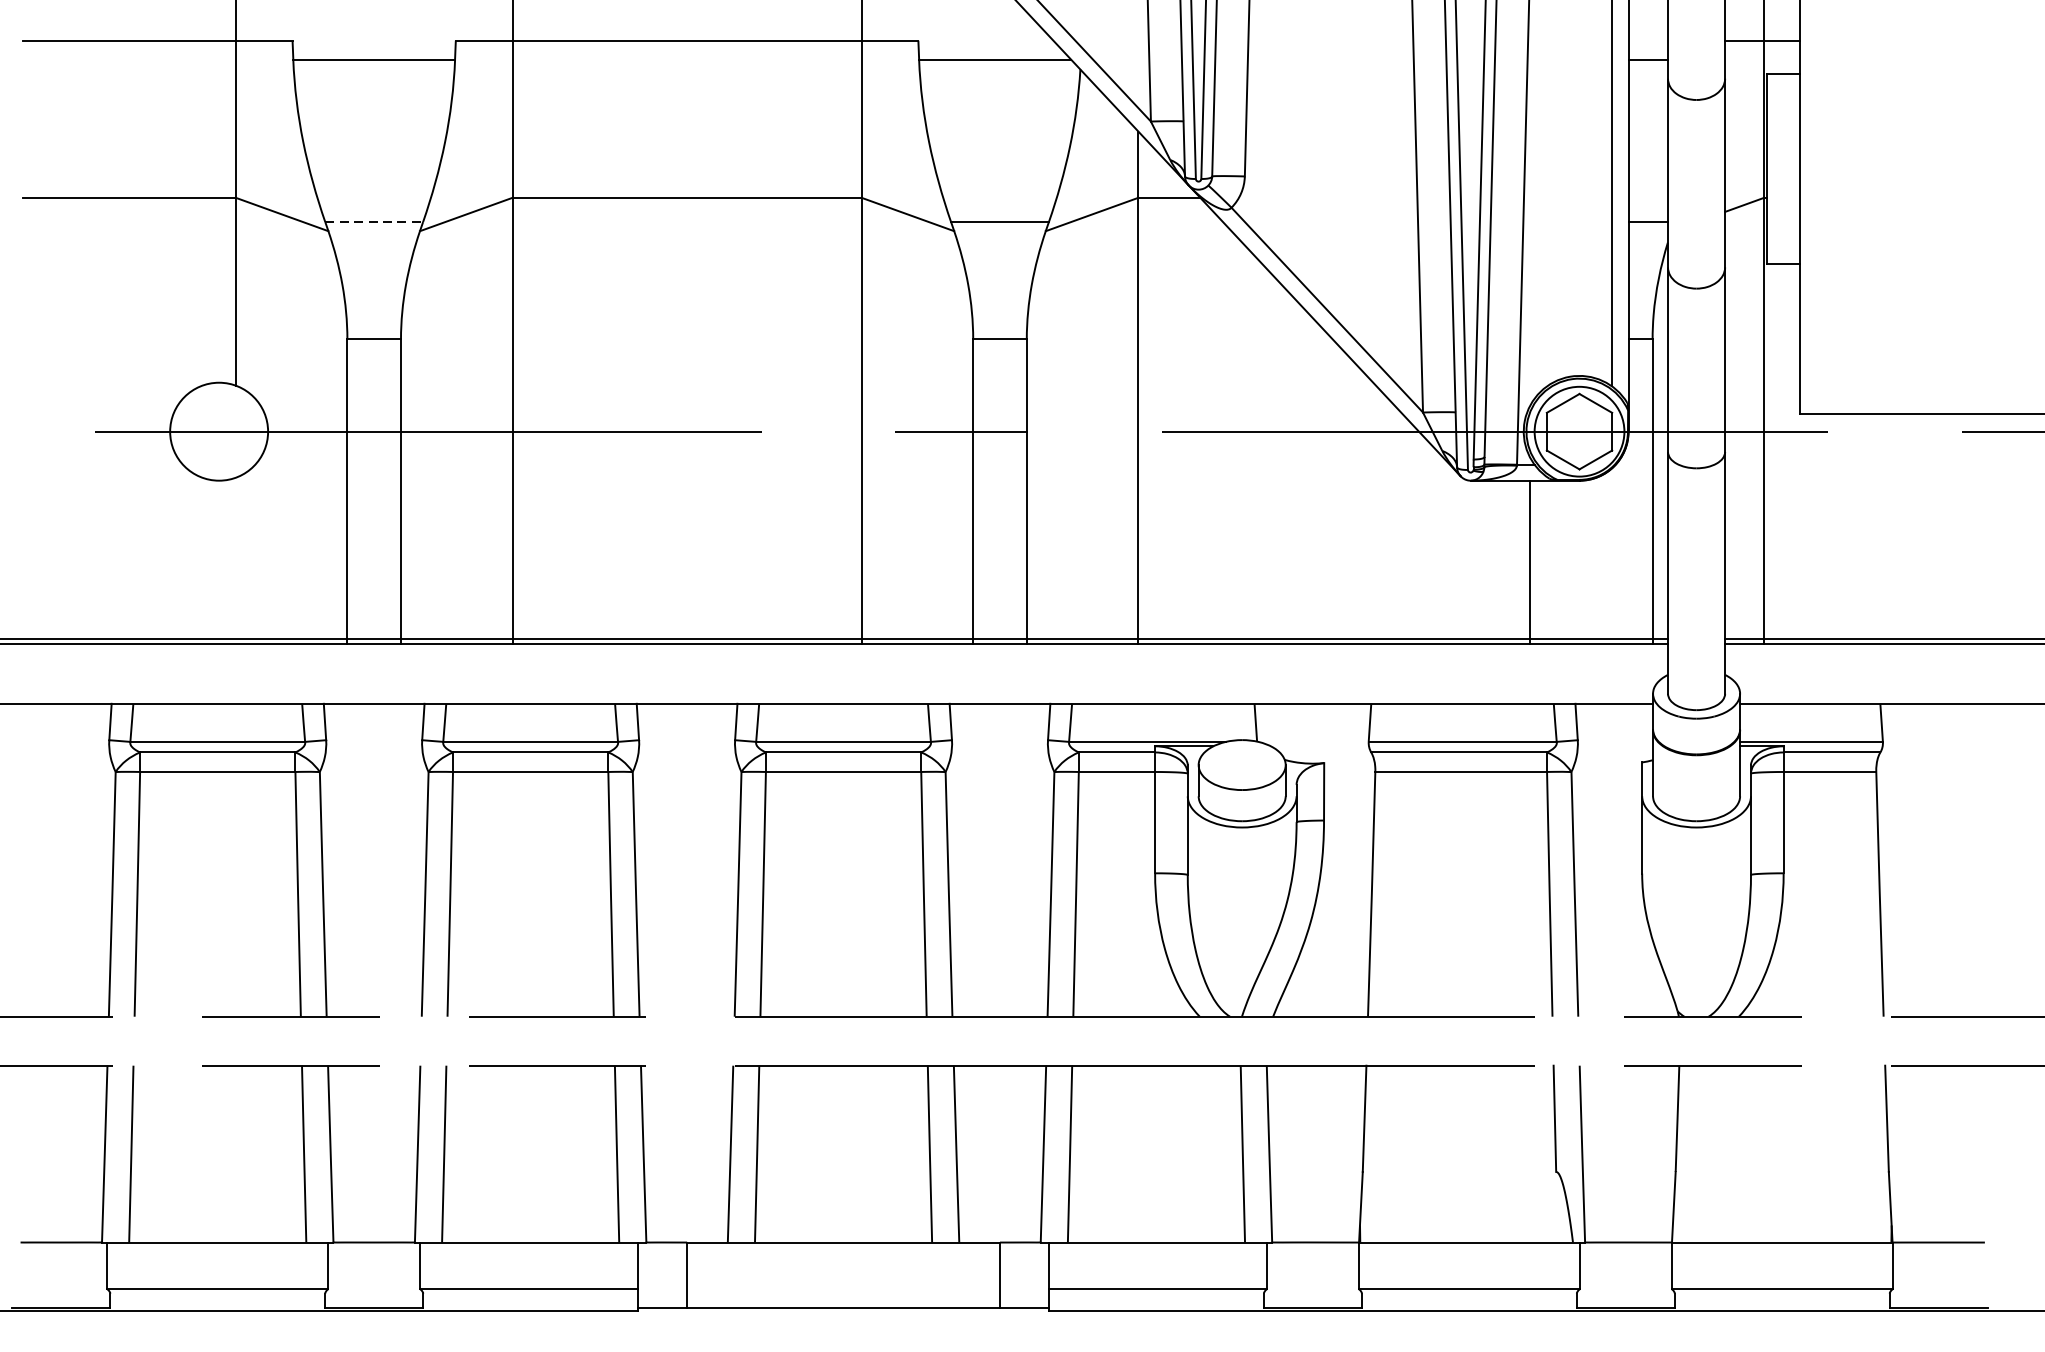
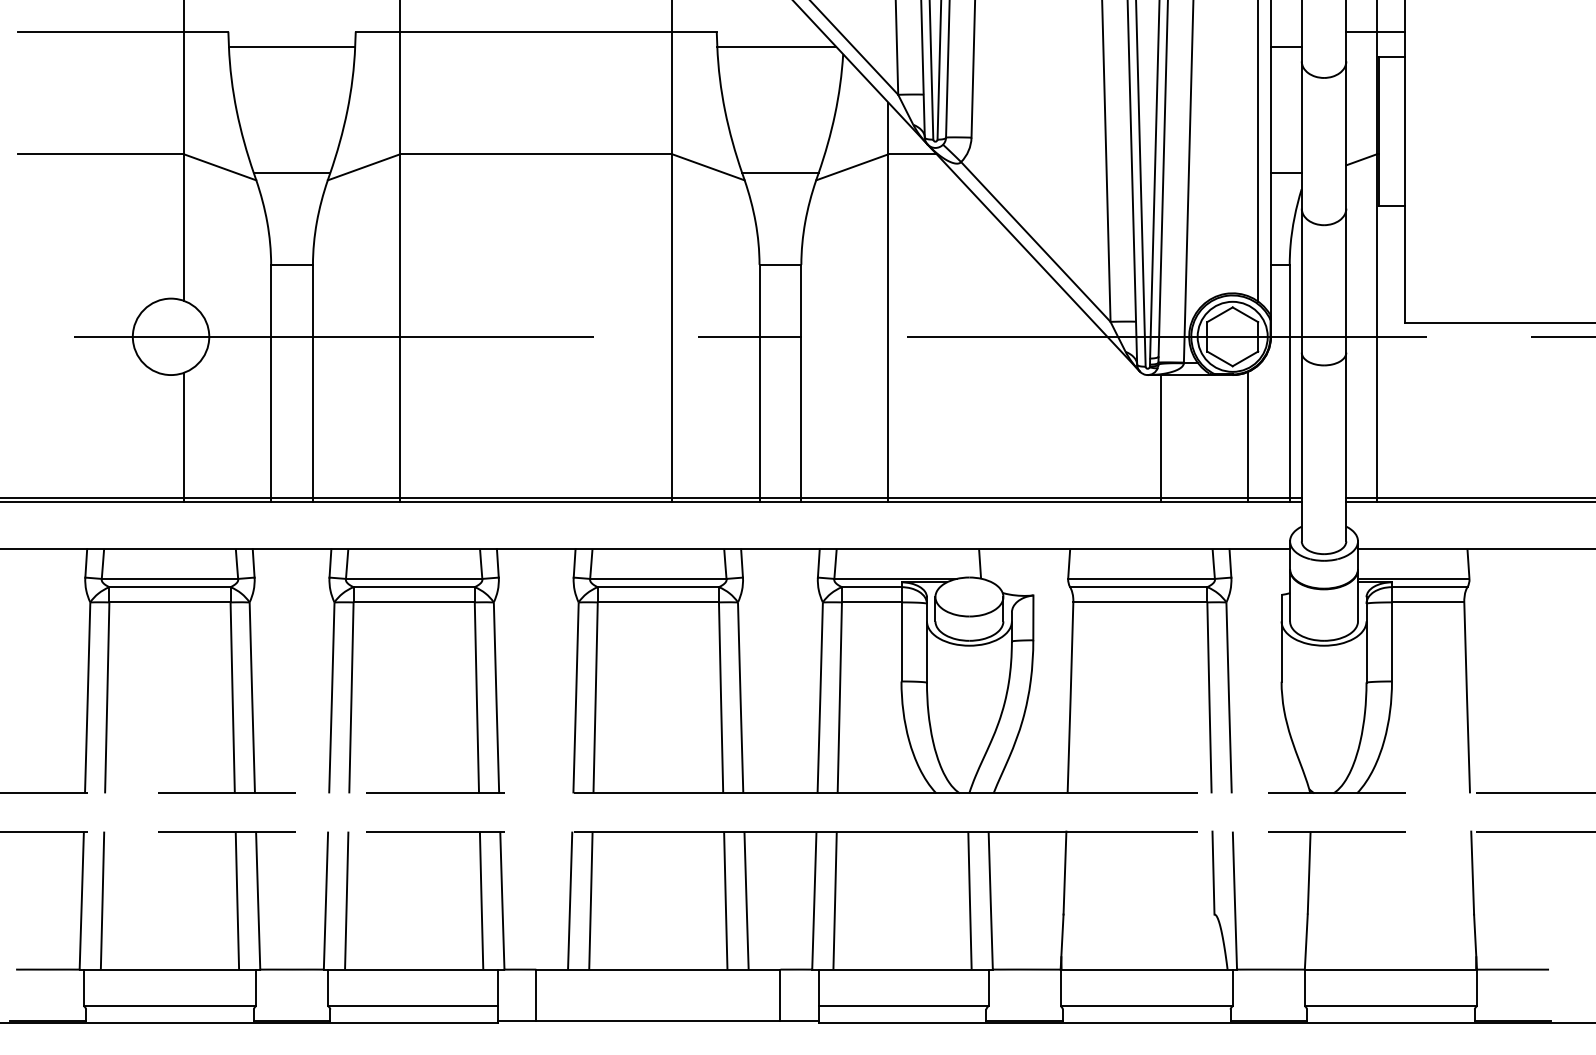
line: (374, 222) -> (292, 173), dashed -> solid
line: (1598, 559) -> (1247, 436), added
line: (236, 560) -> (184, 437), added
line: (1529, 561) -> (1160, 438), moved

